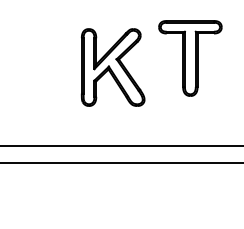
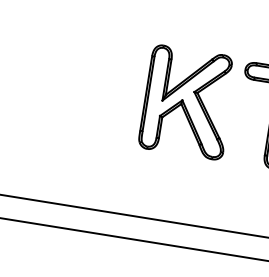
part: (112, 67) -> (187, 102), moved

